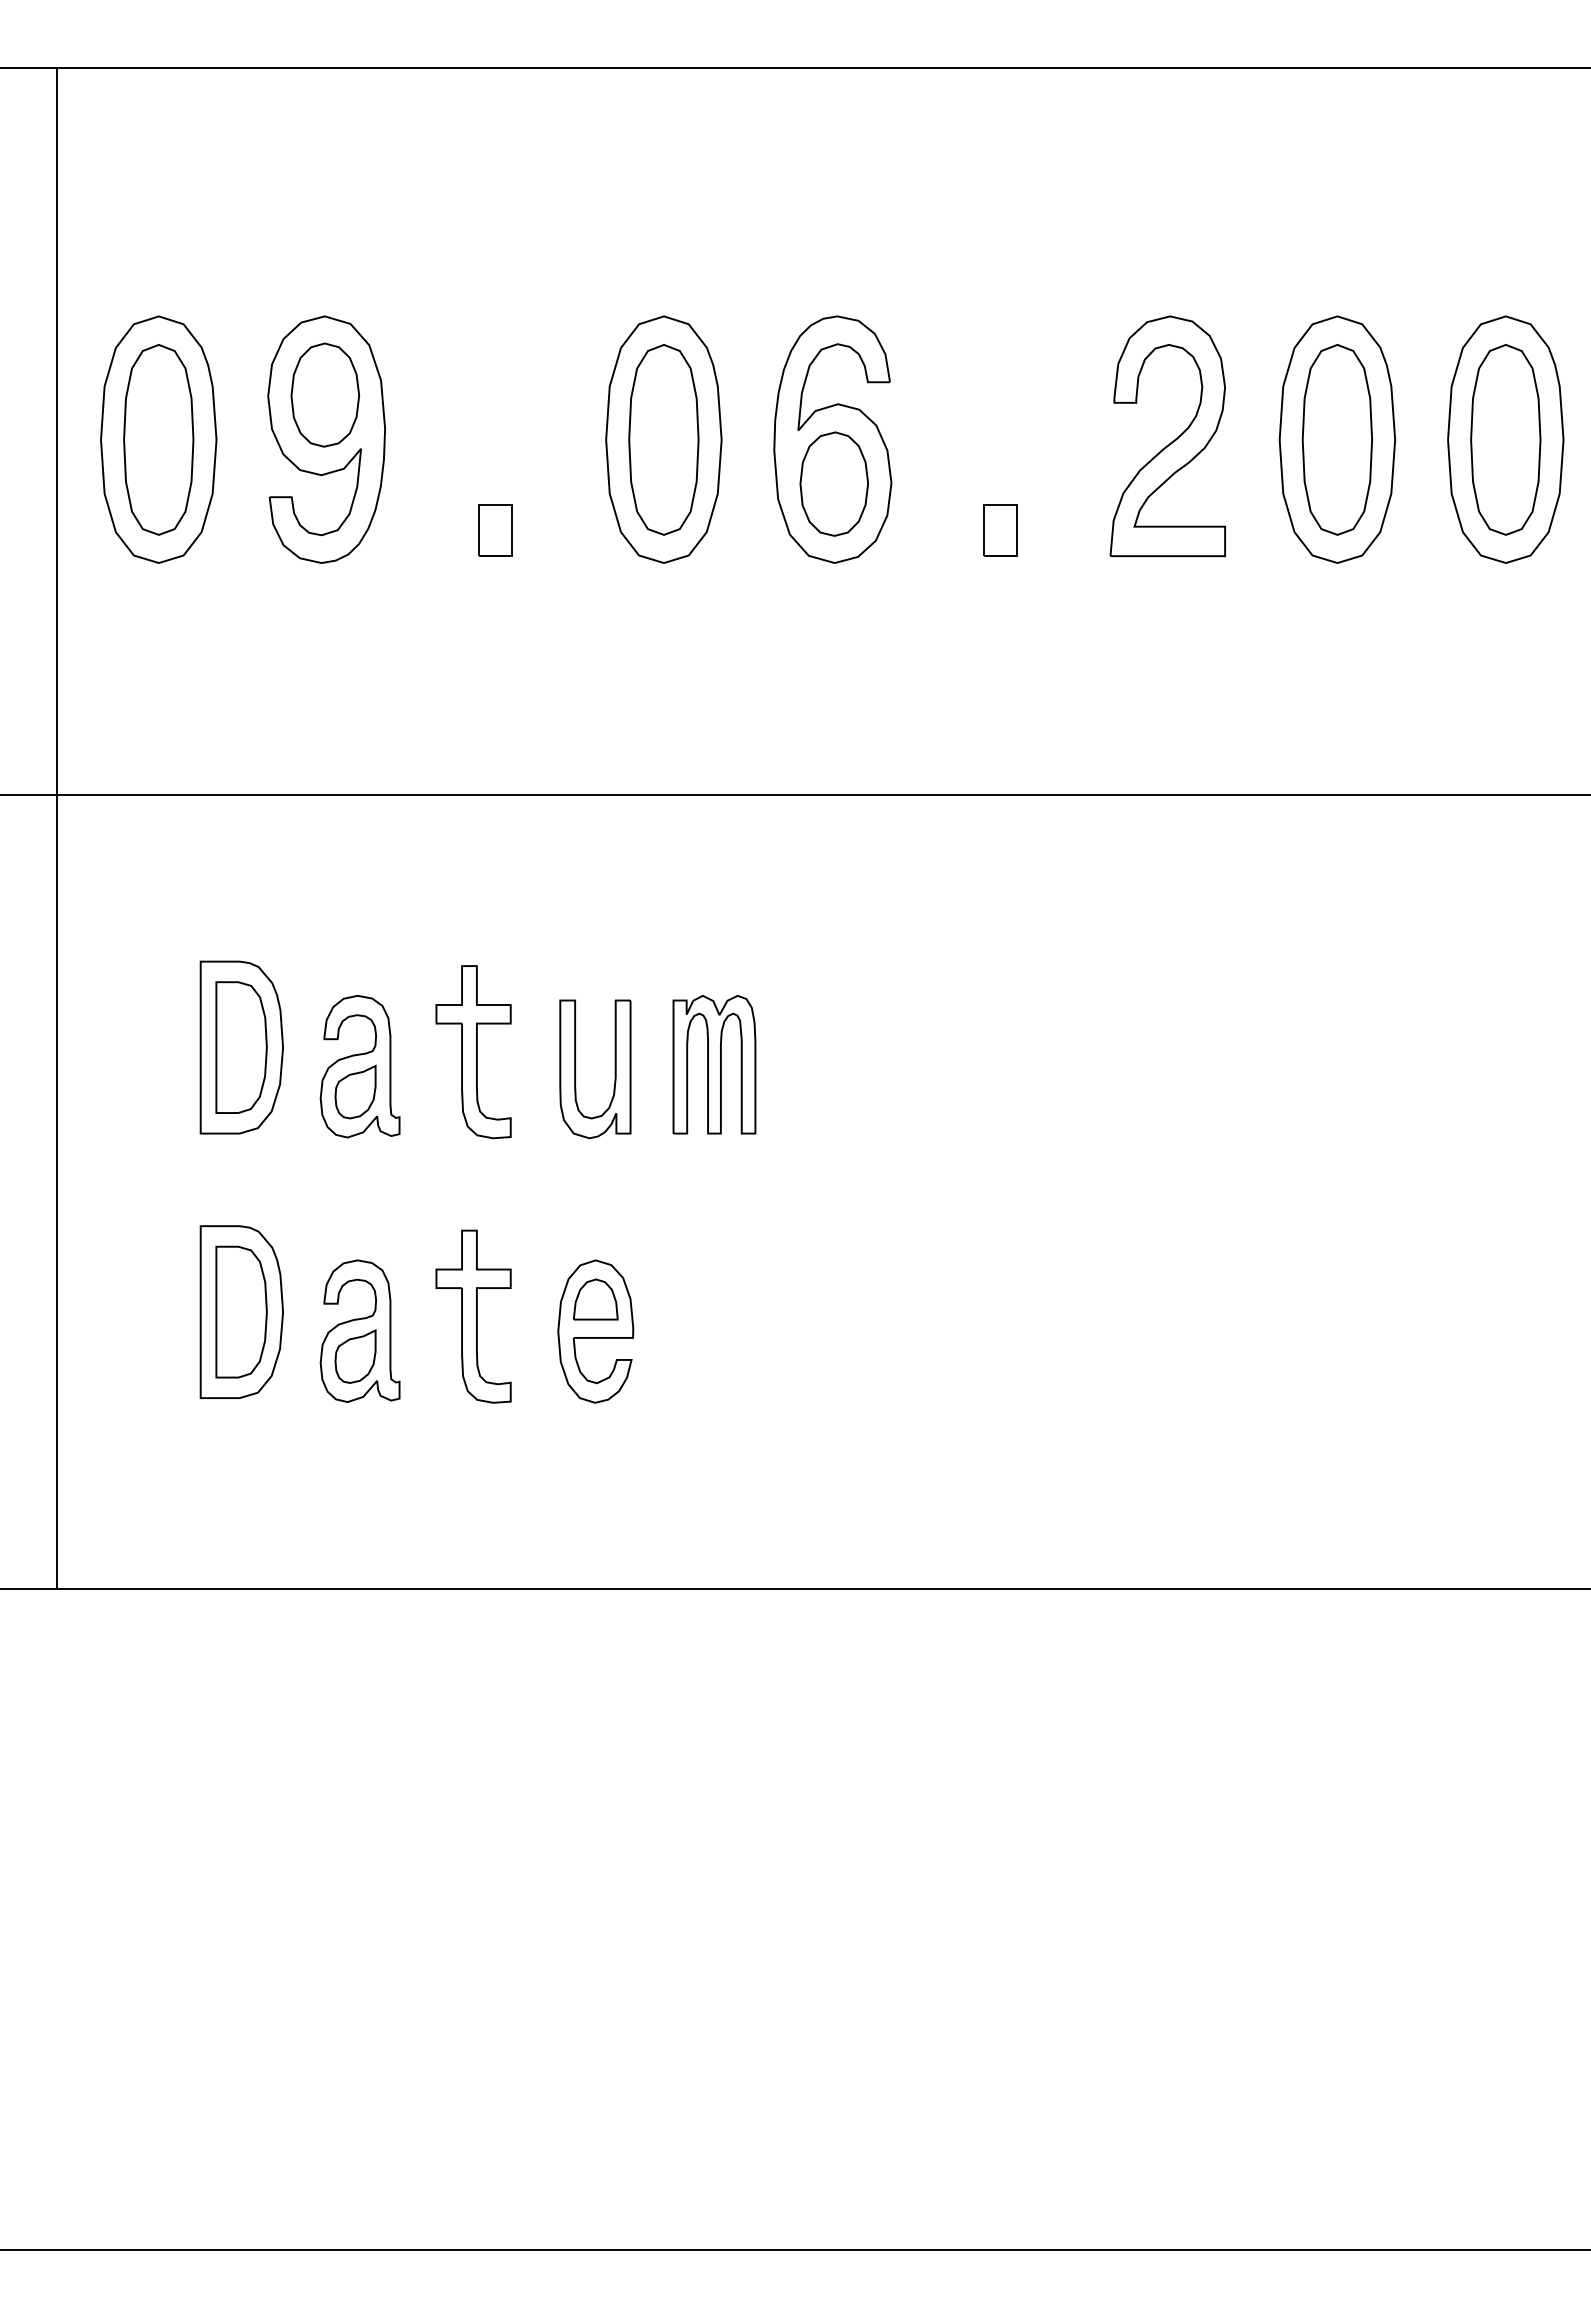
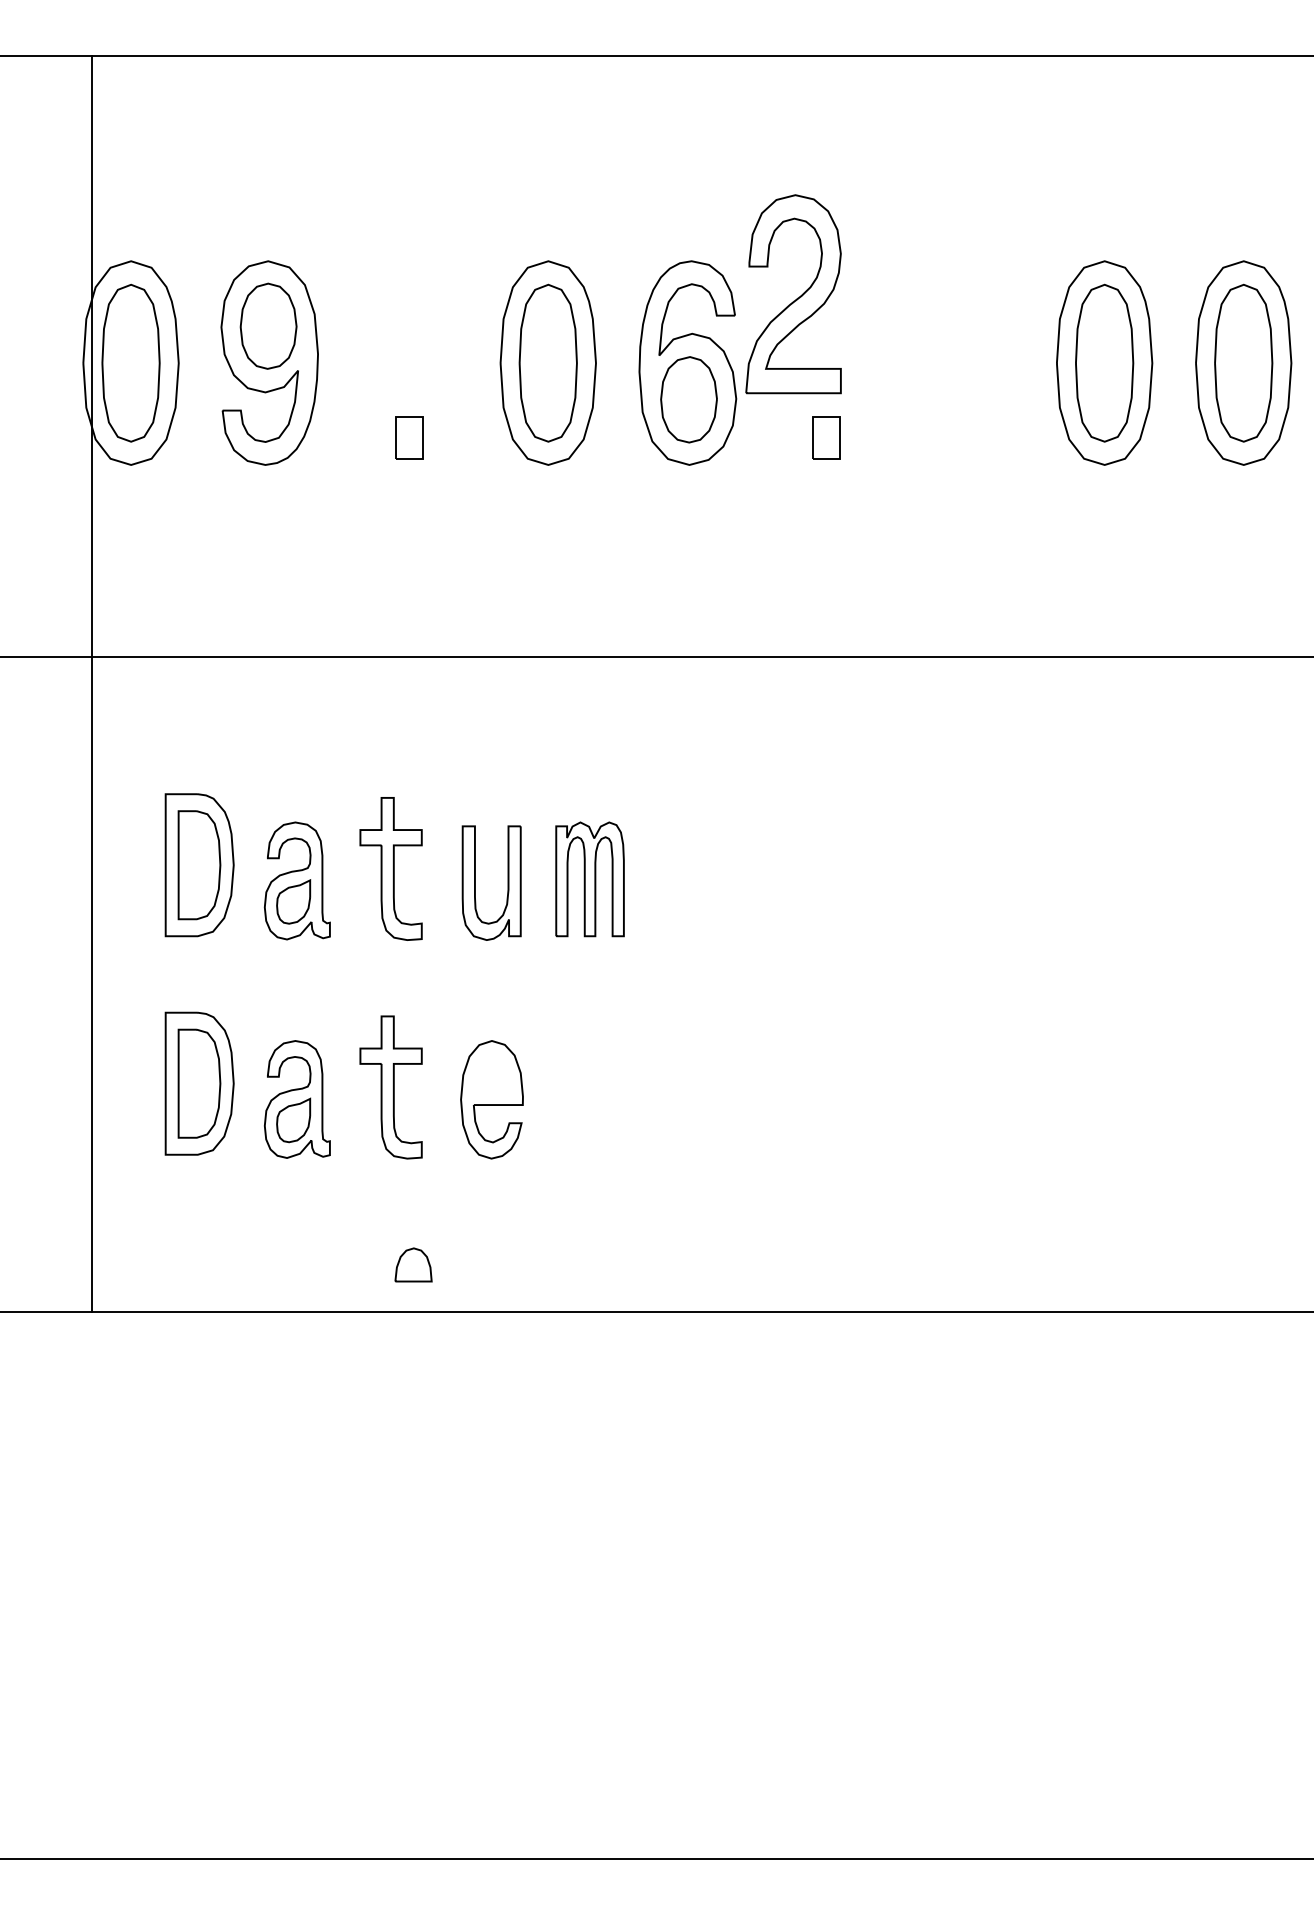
part: (1171, 441) -> (796, 298), moved
line: (56, 827) -> (92, 683), moved
part: (595, 1299) -> (413, 1264), moved

